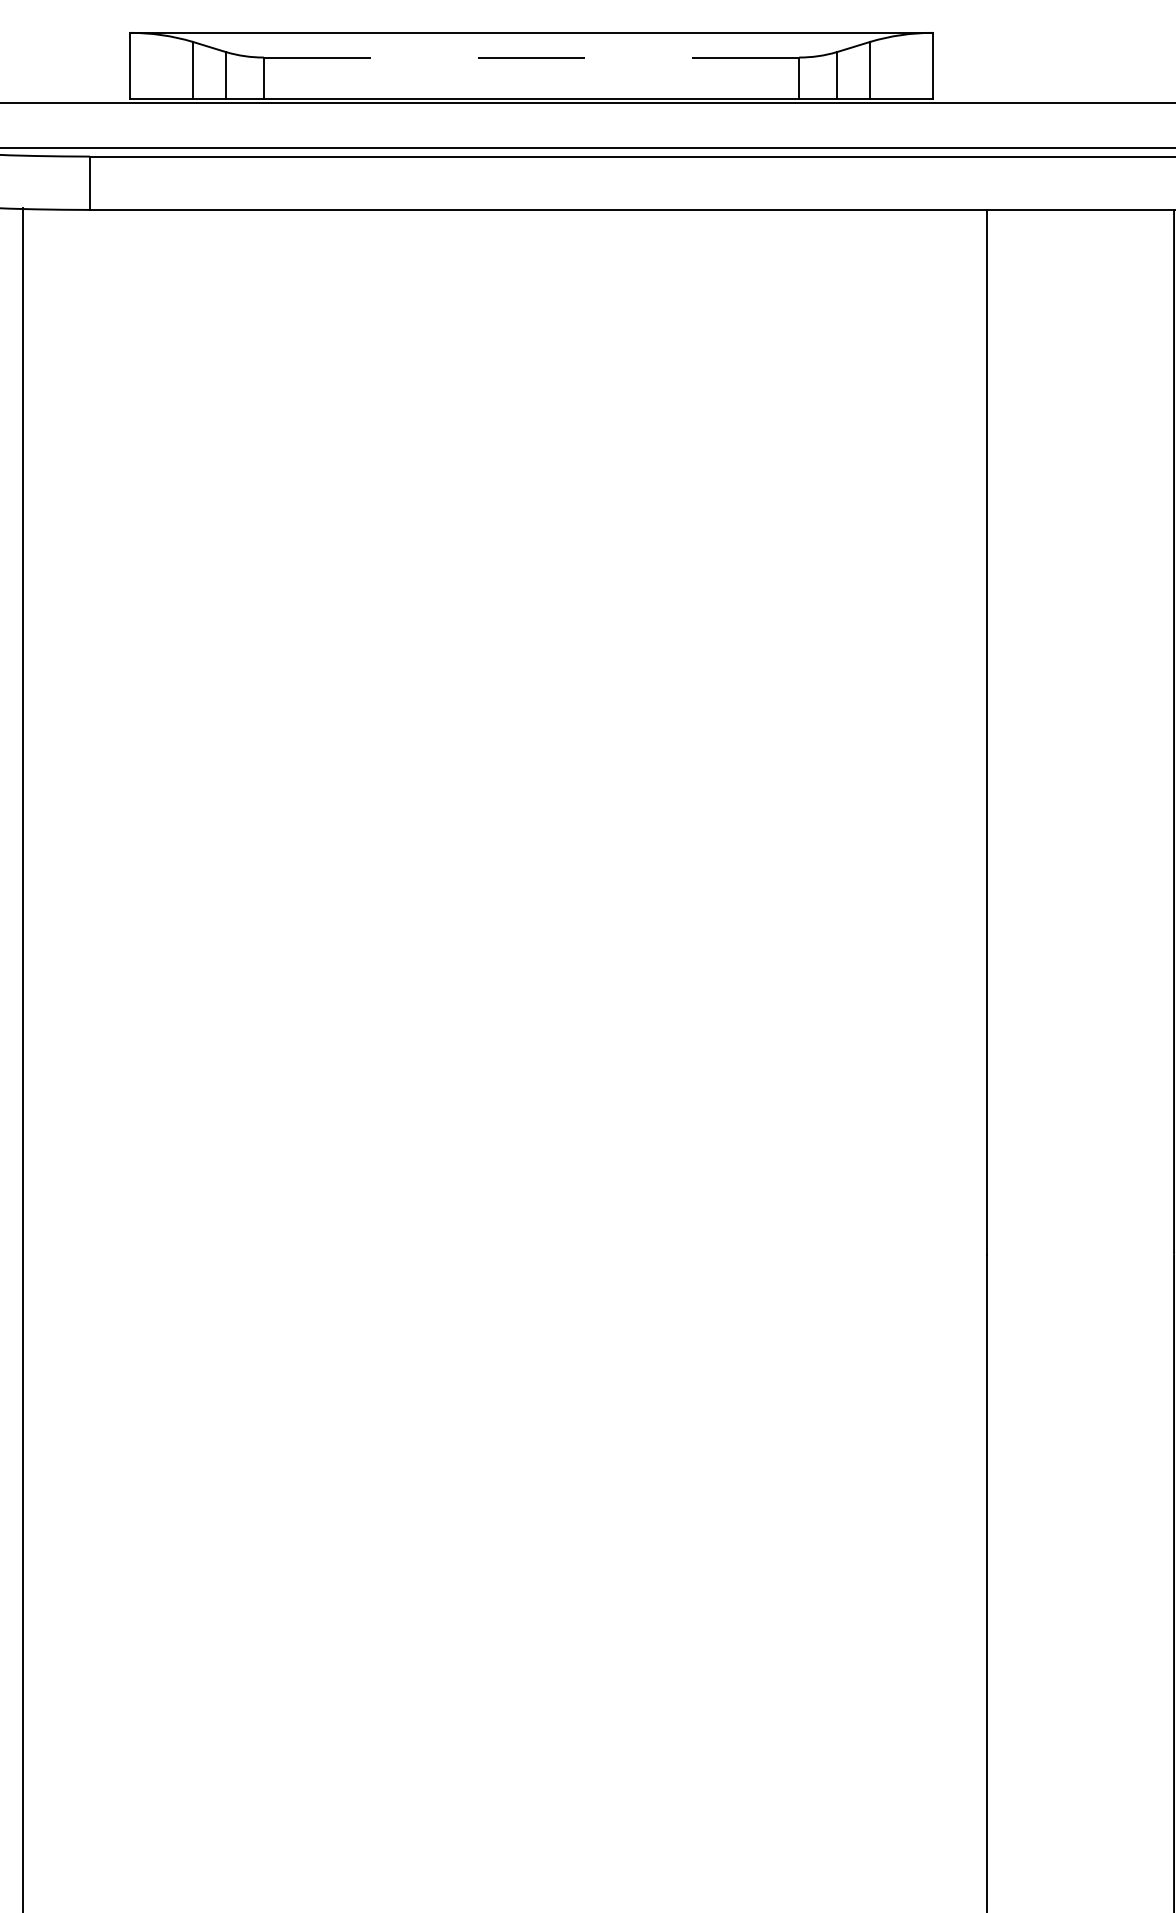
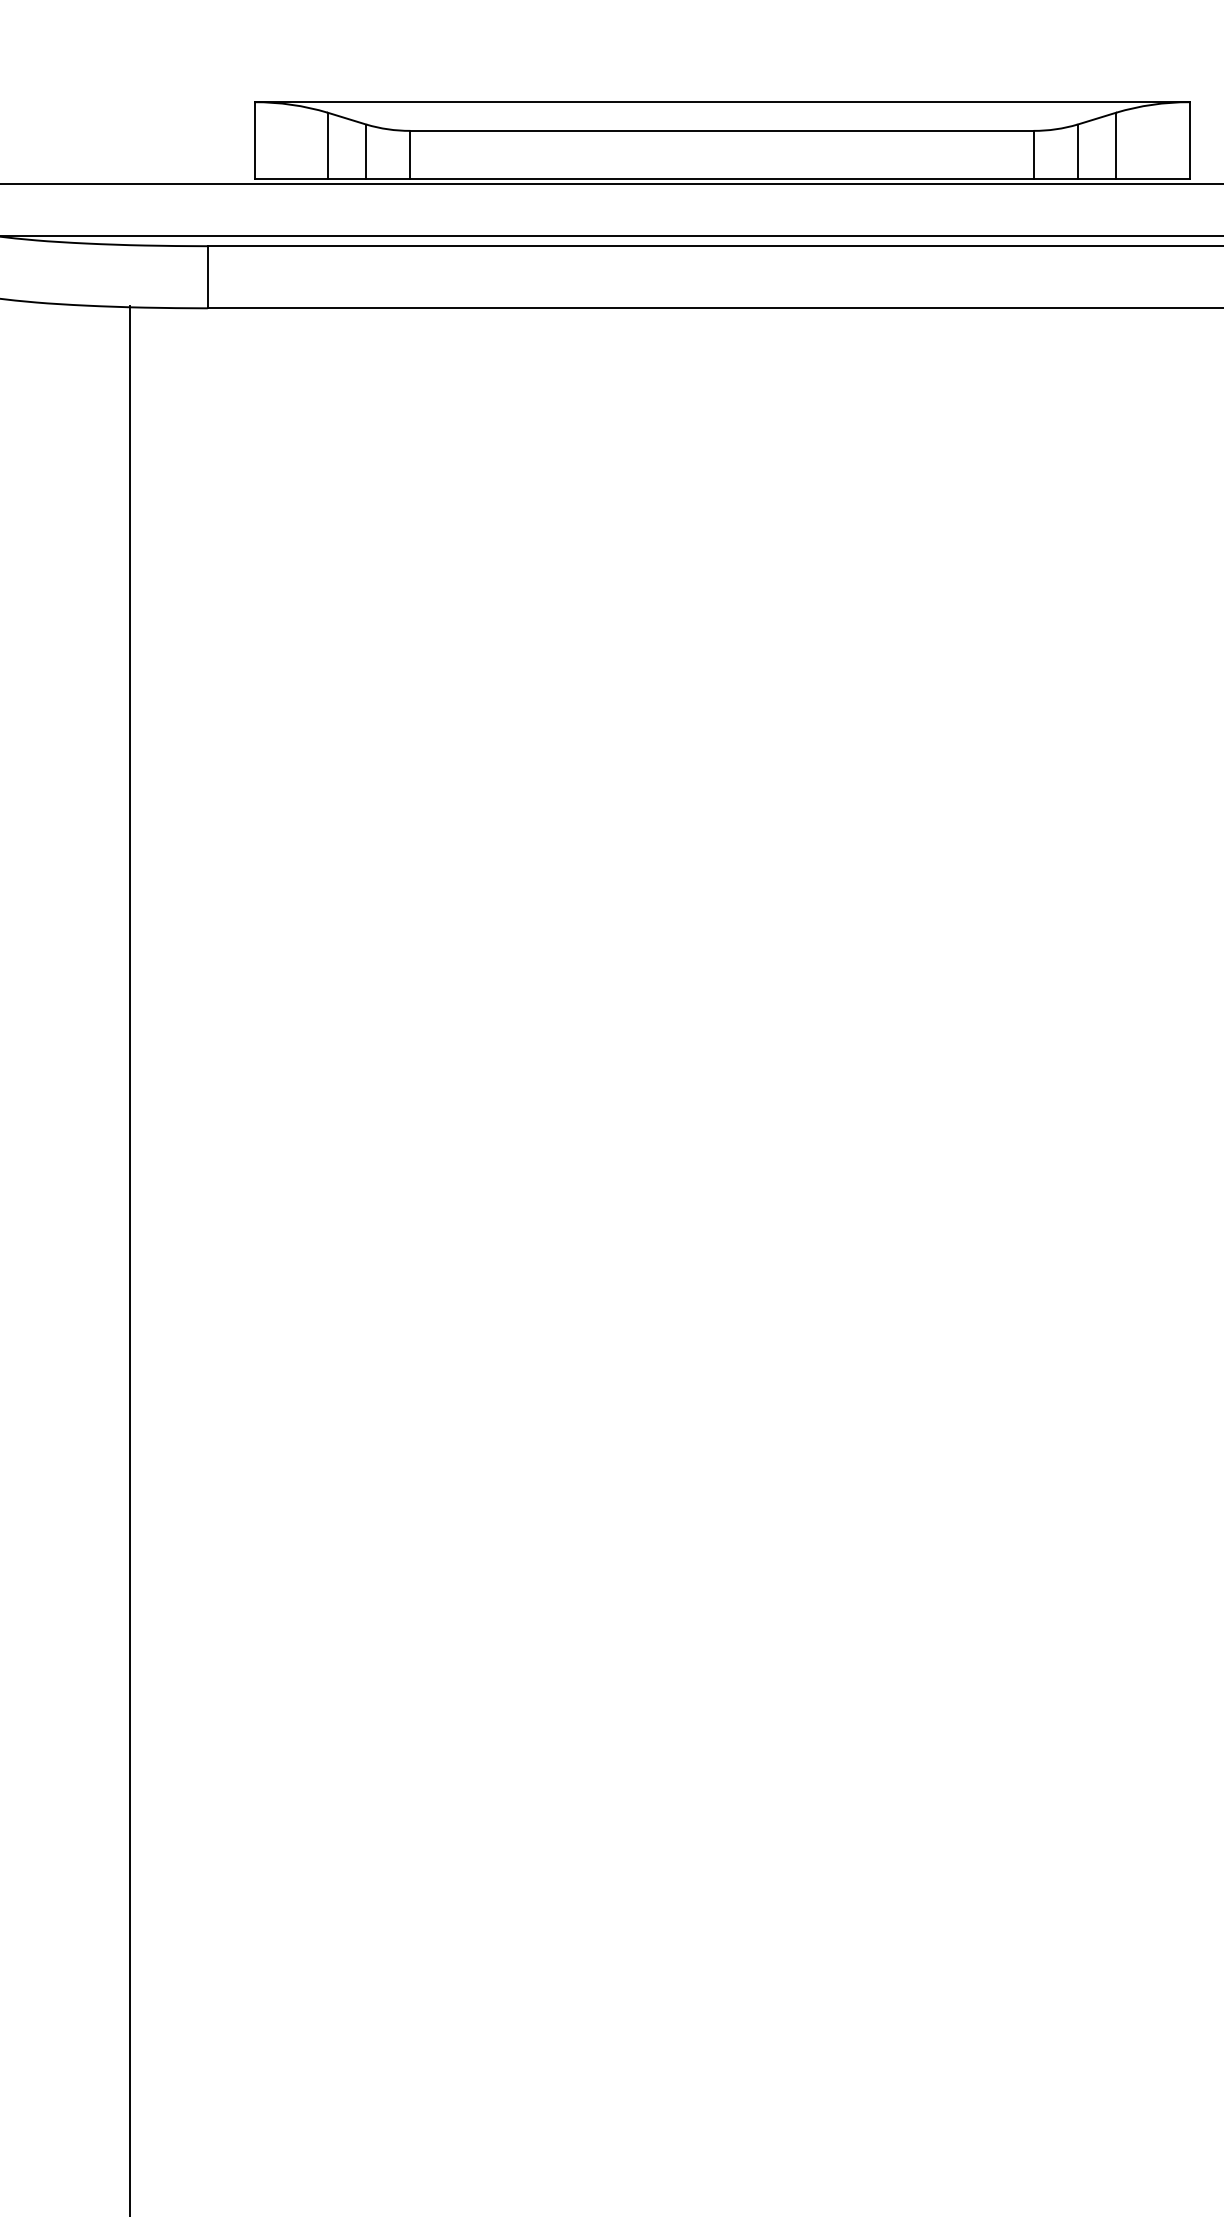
line: (531, 57) -> (721, 130), dashed -> solid

